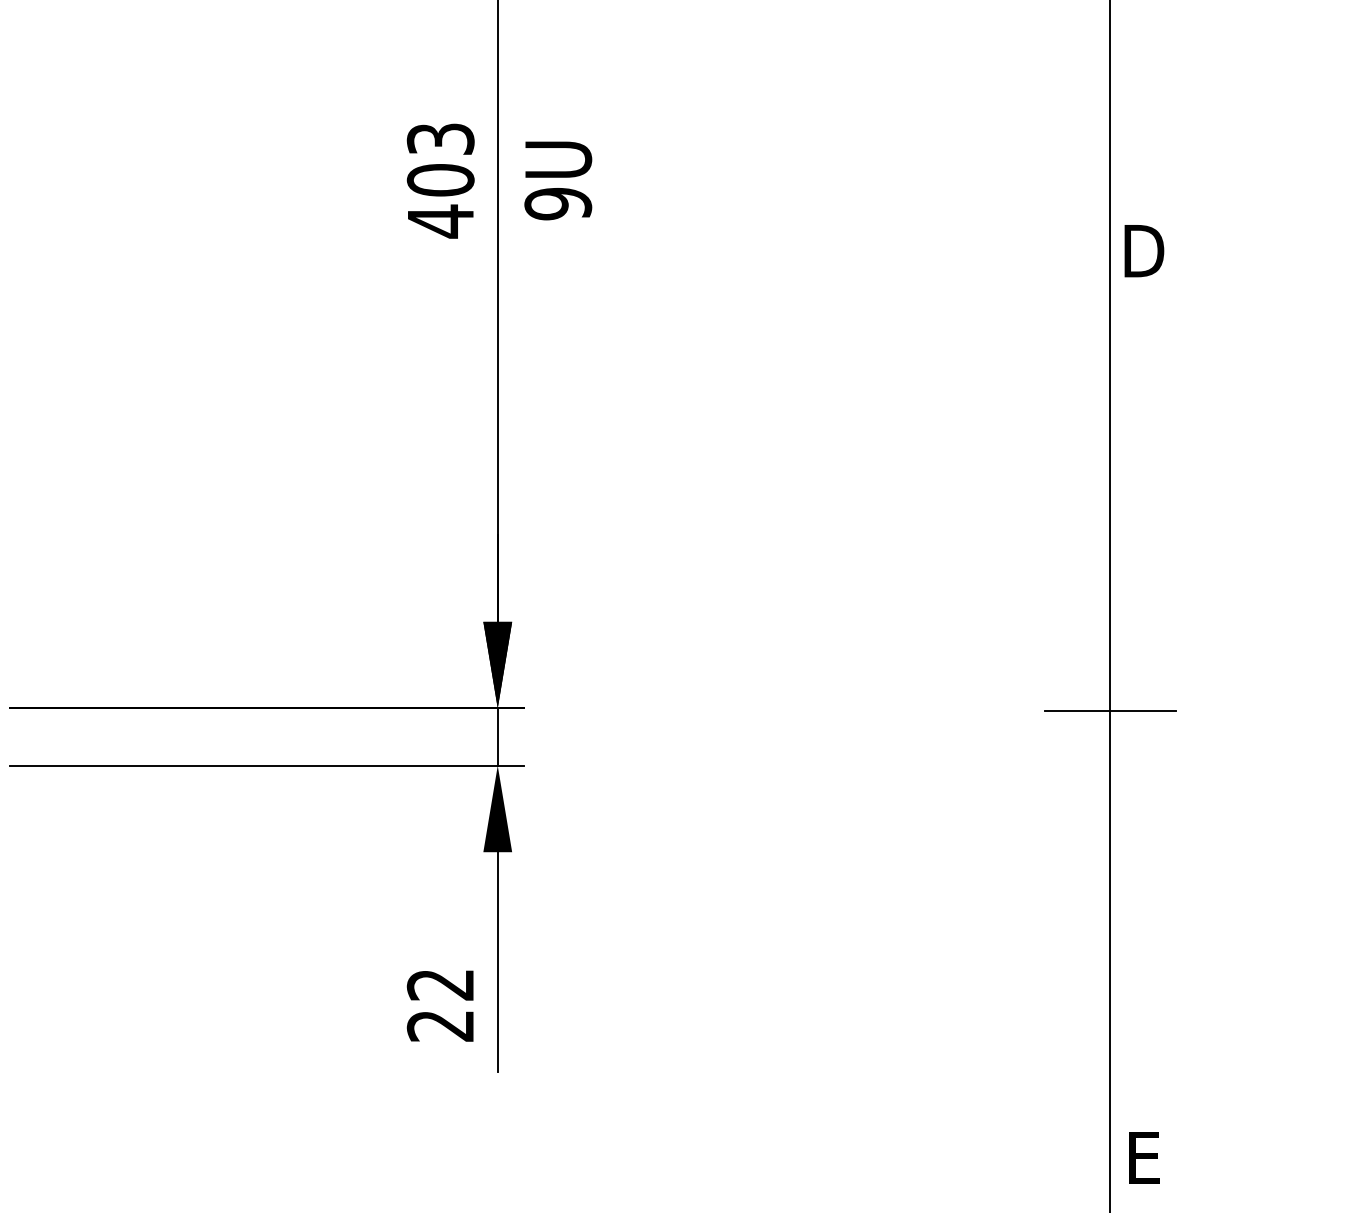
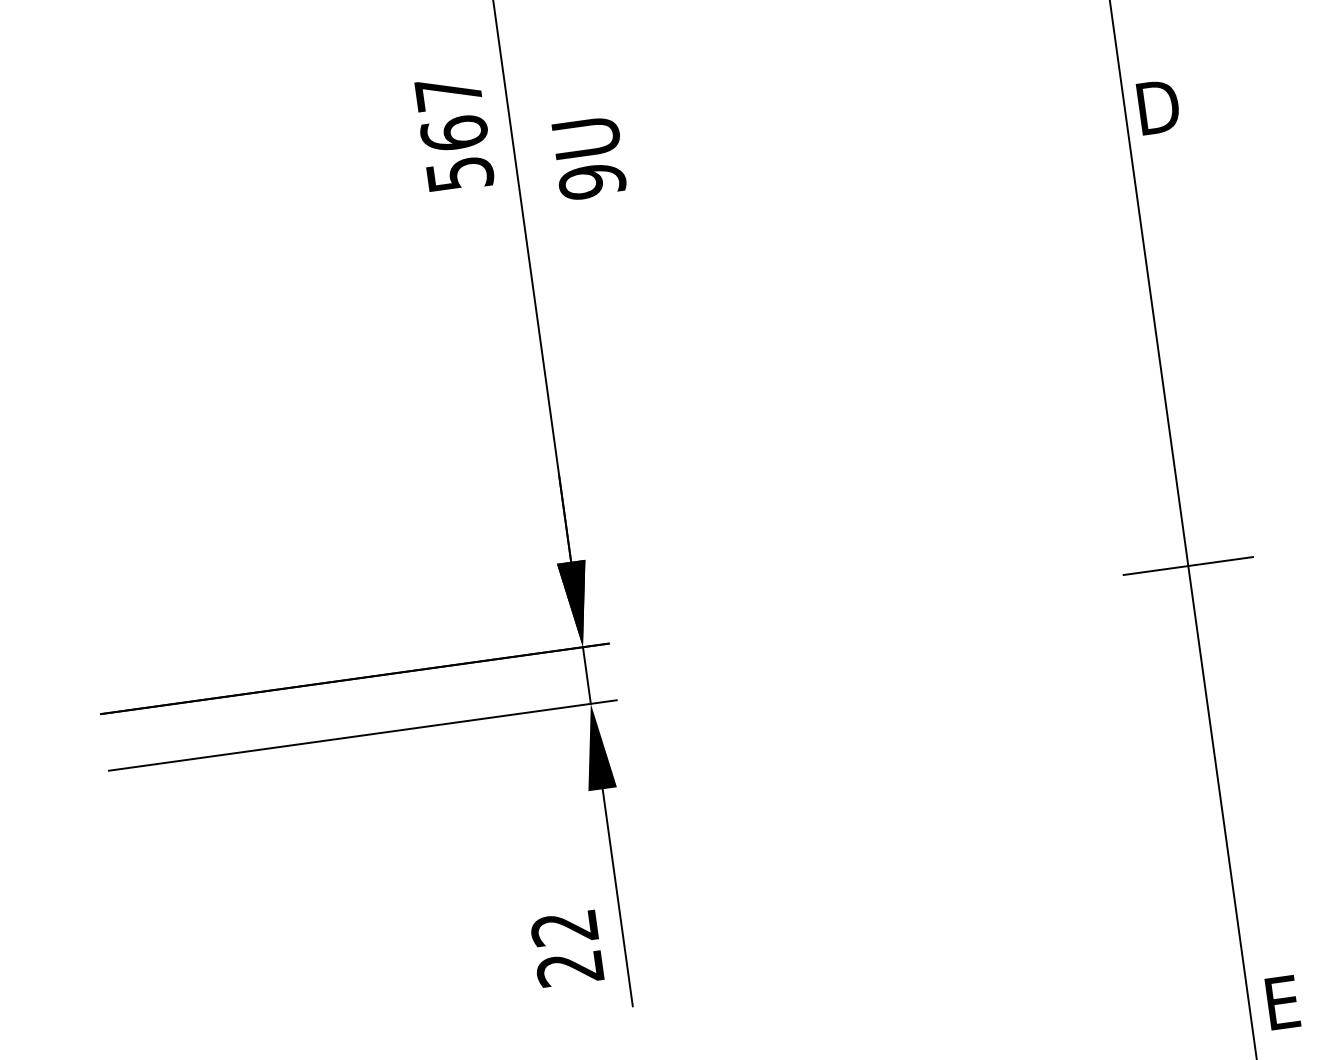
text: (440, 180) -> (454, 133), 403 -> 567
text: (558, 180) -> (589, 158), moved

